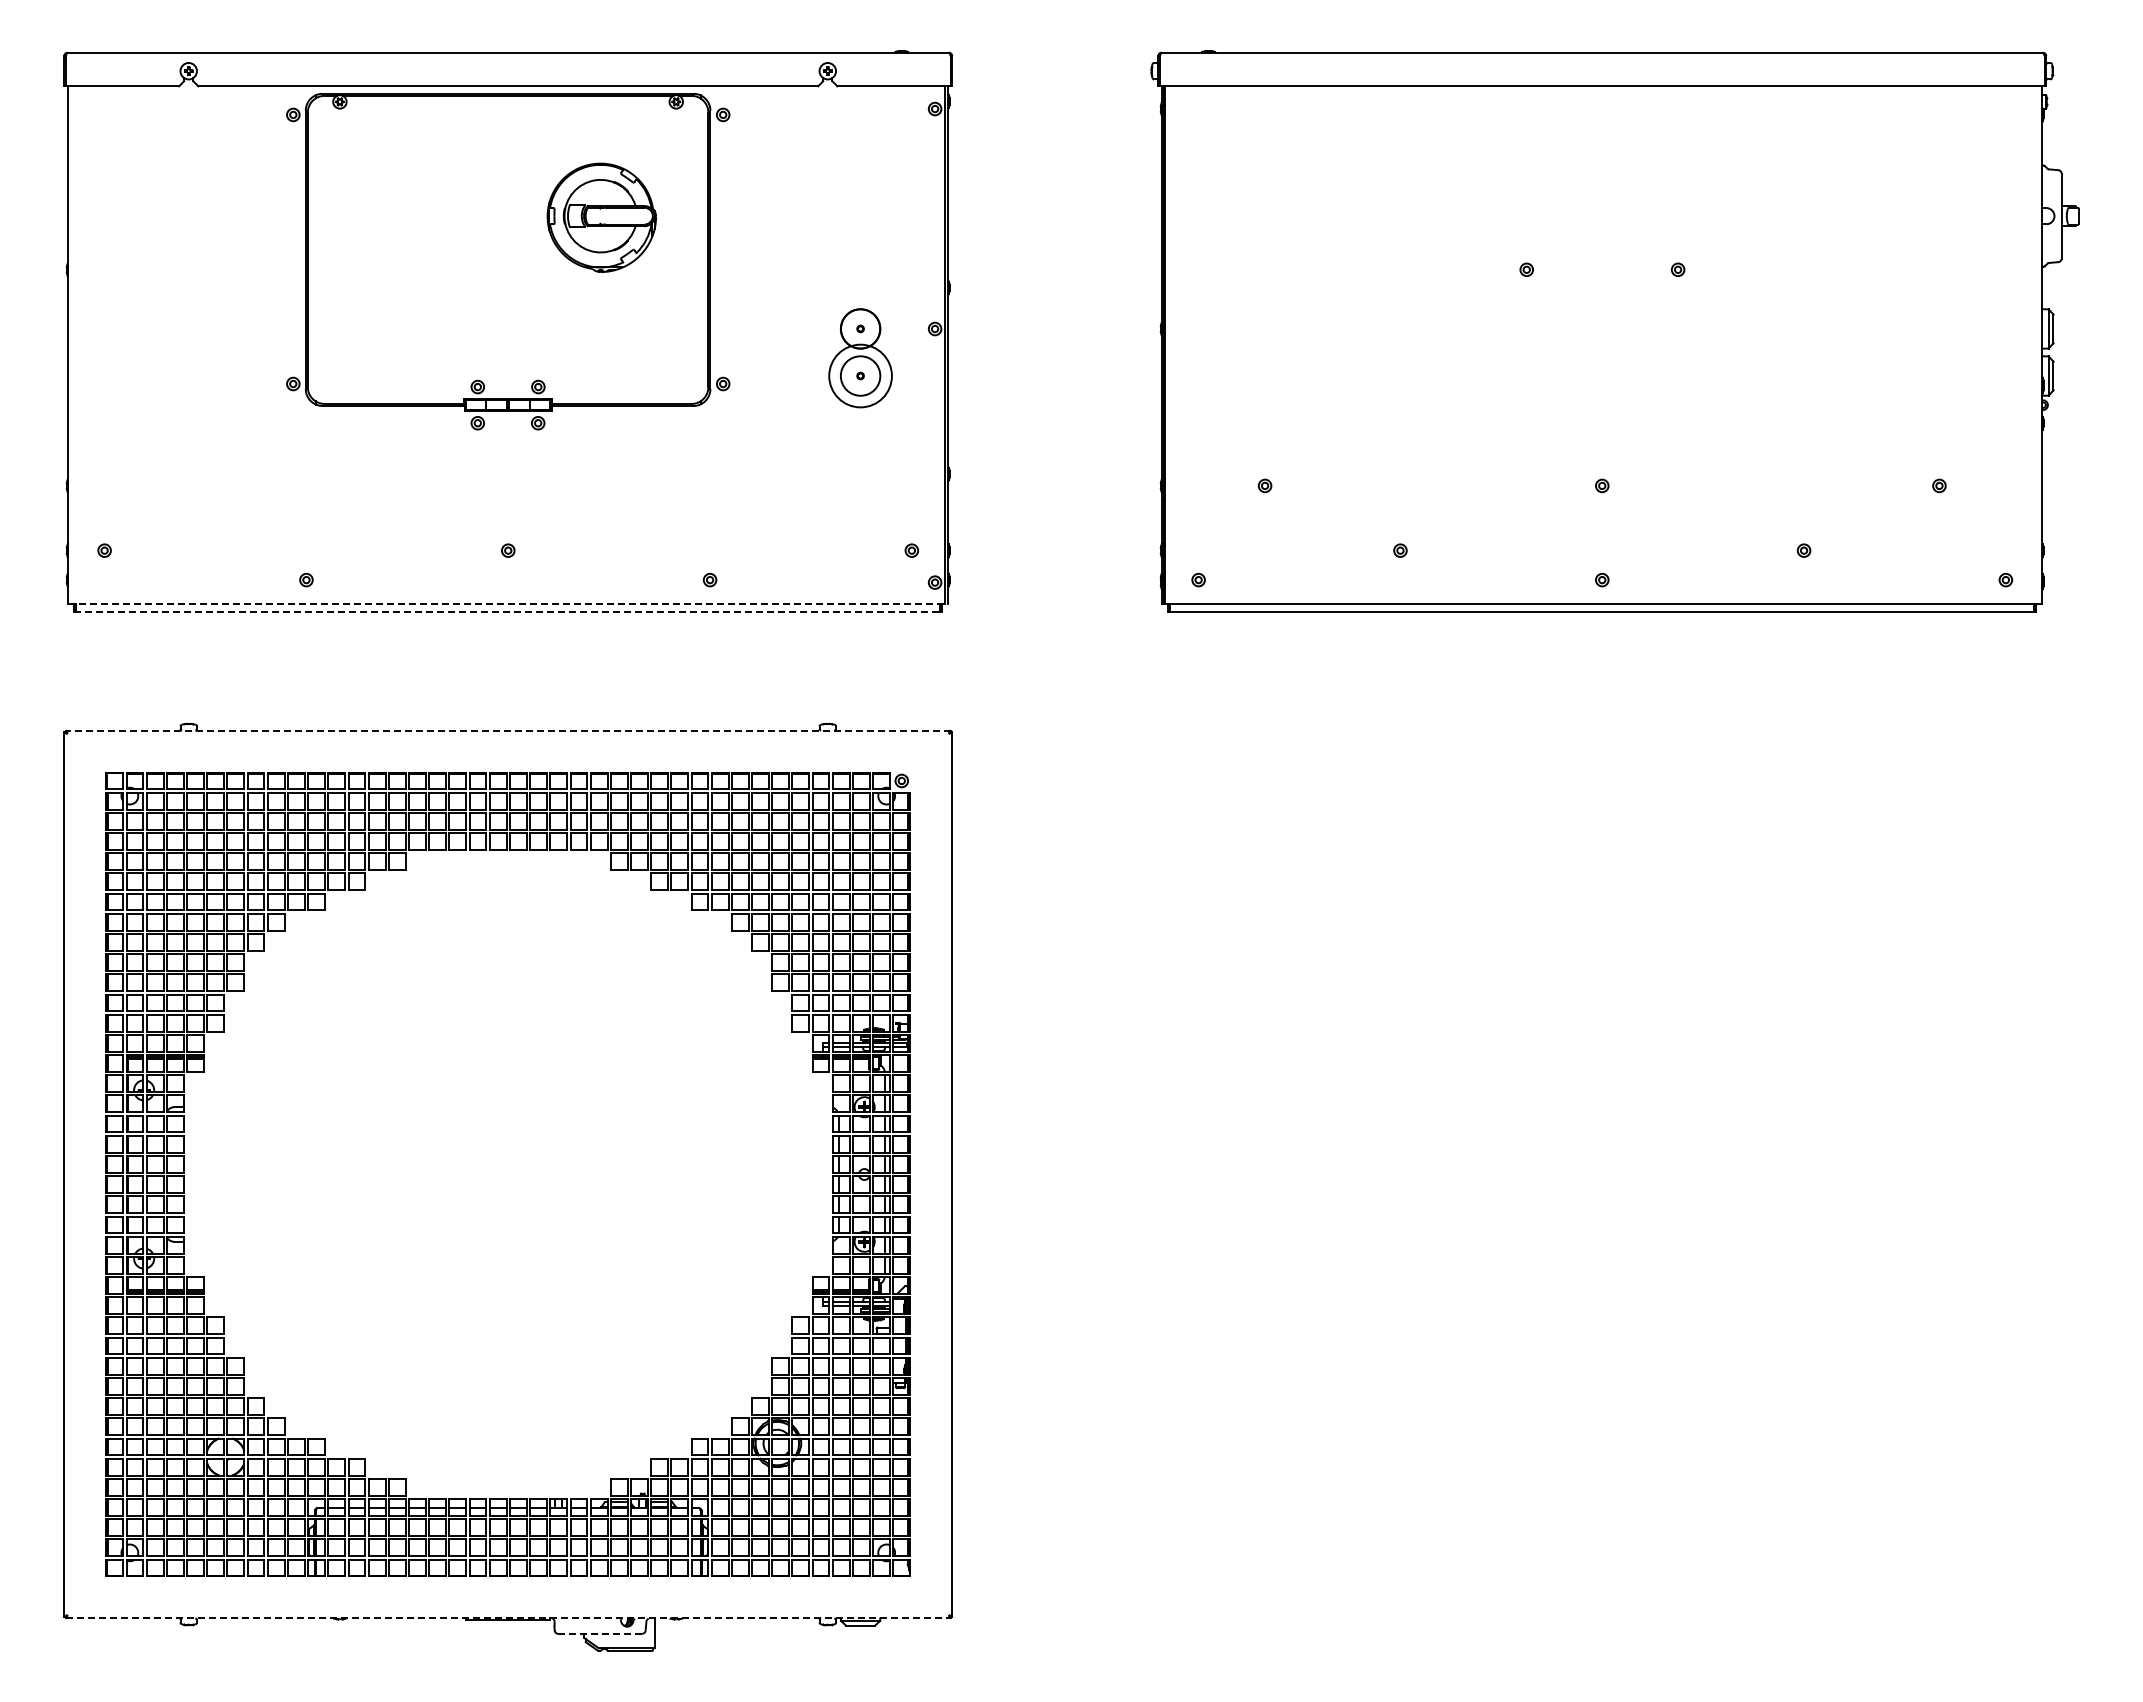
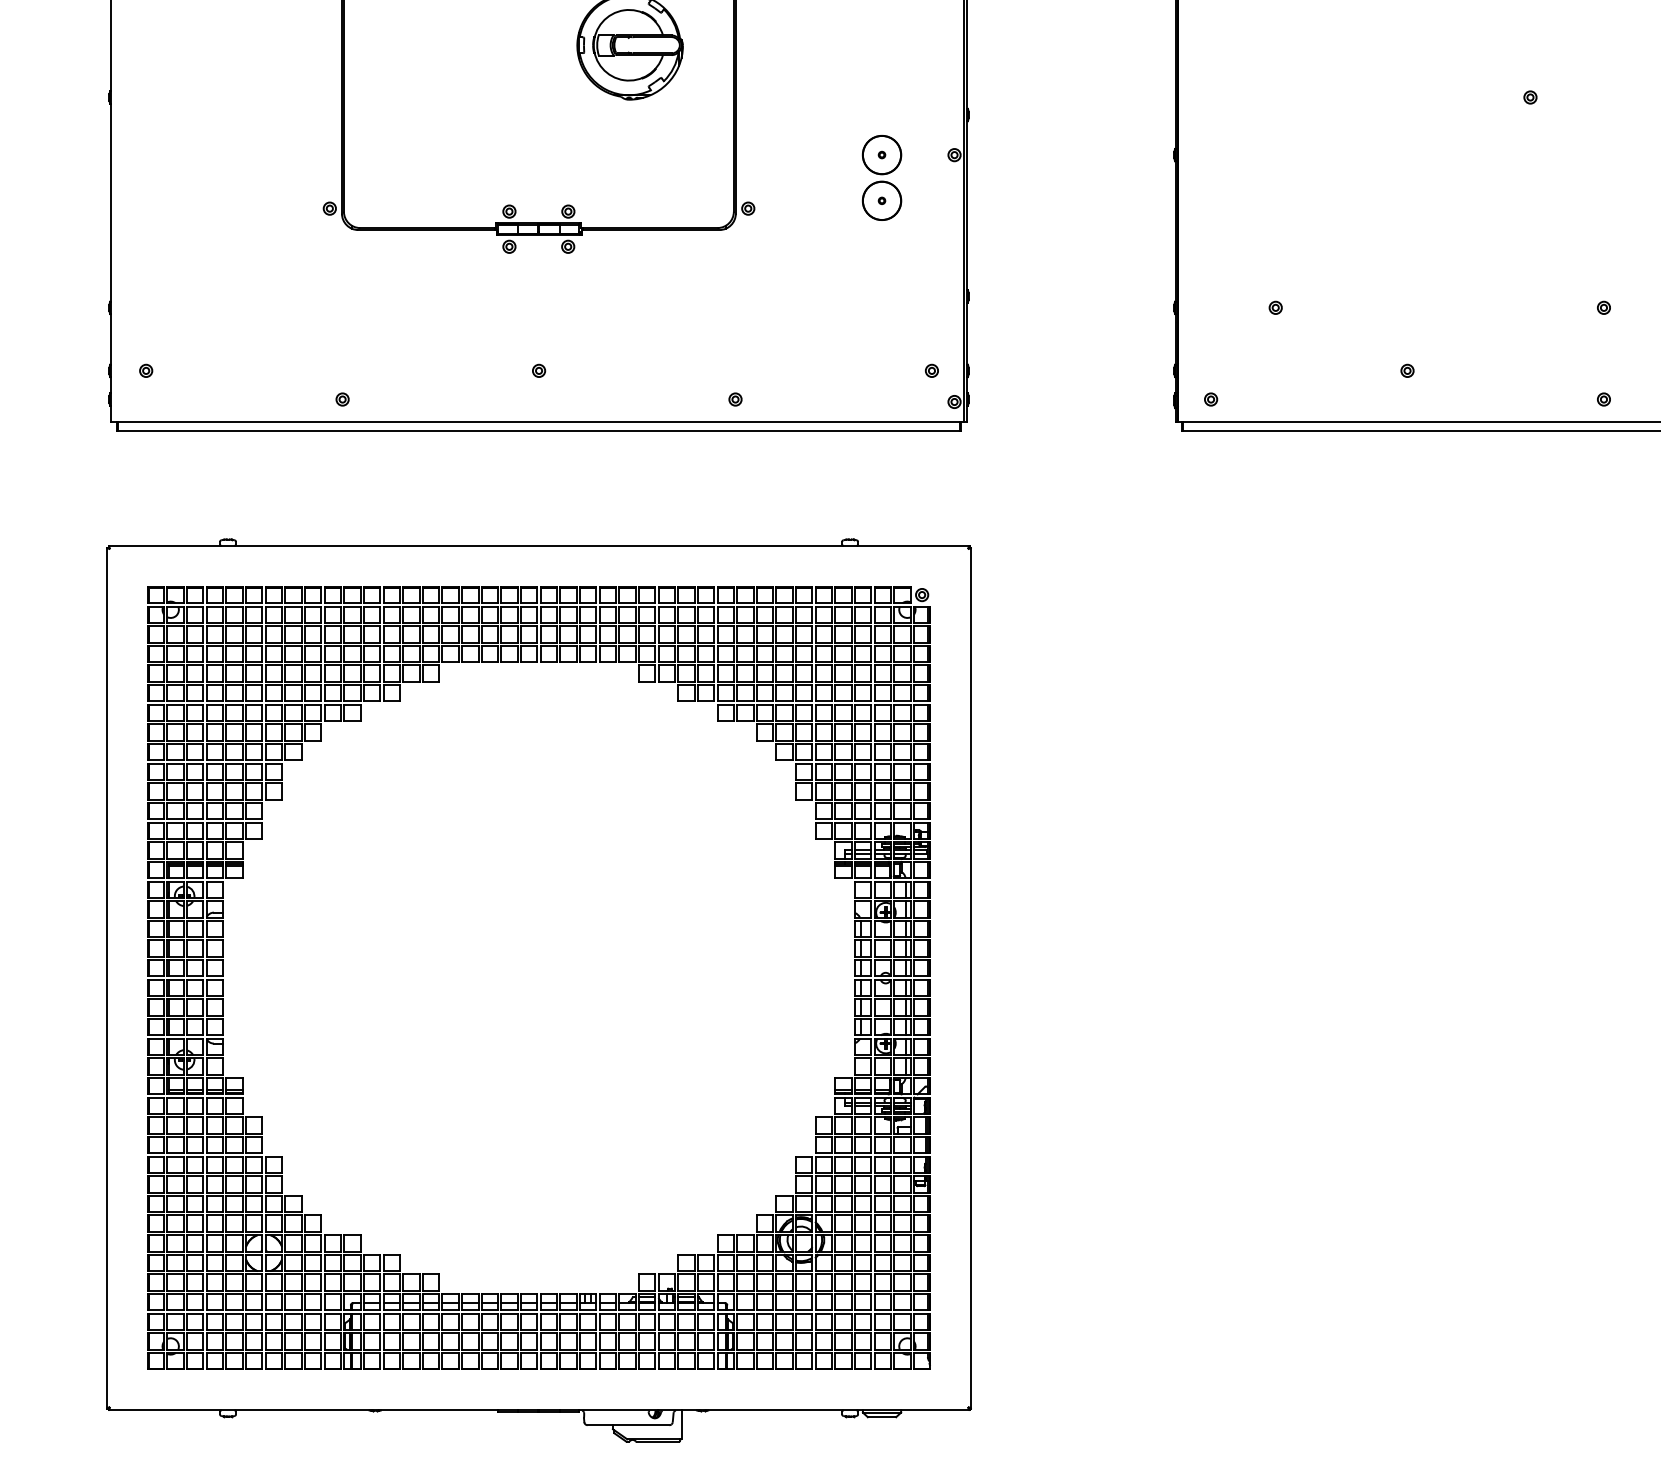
circle: (860, 375) -> (881, 200), size x0.62
line: (508, 603) -> (539, 422), dashed -> solid
line: (508, 612) -> (539, 431), dashed -> solid
line: (507, 730) -> (538, 545), dashed -> solid
line: (508, 1618) -> (539, 1410), dashed -> solid
line: (599, 1633) -> (627, 1424), dashed -> solid

